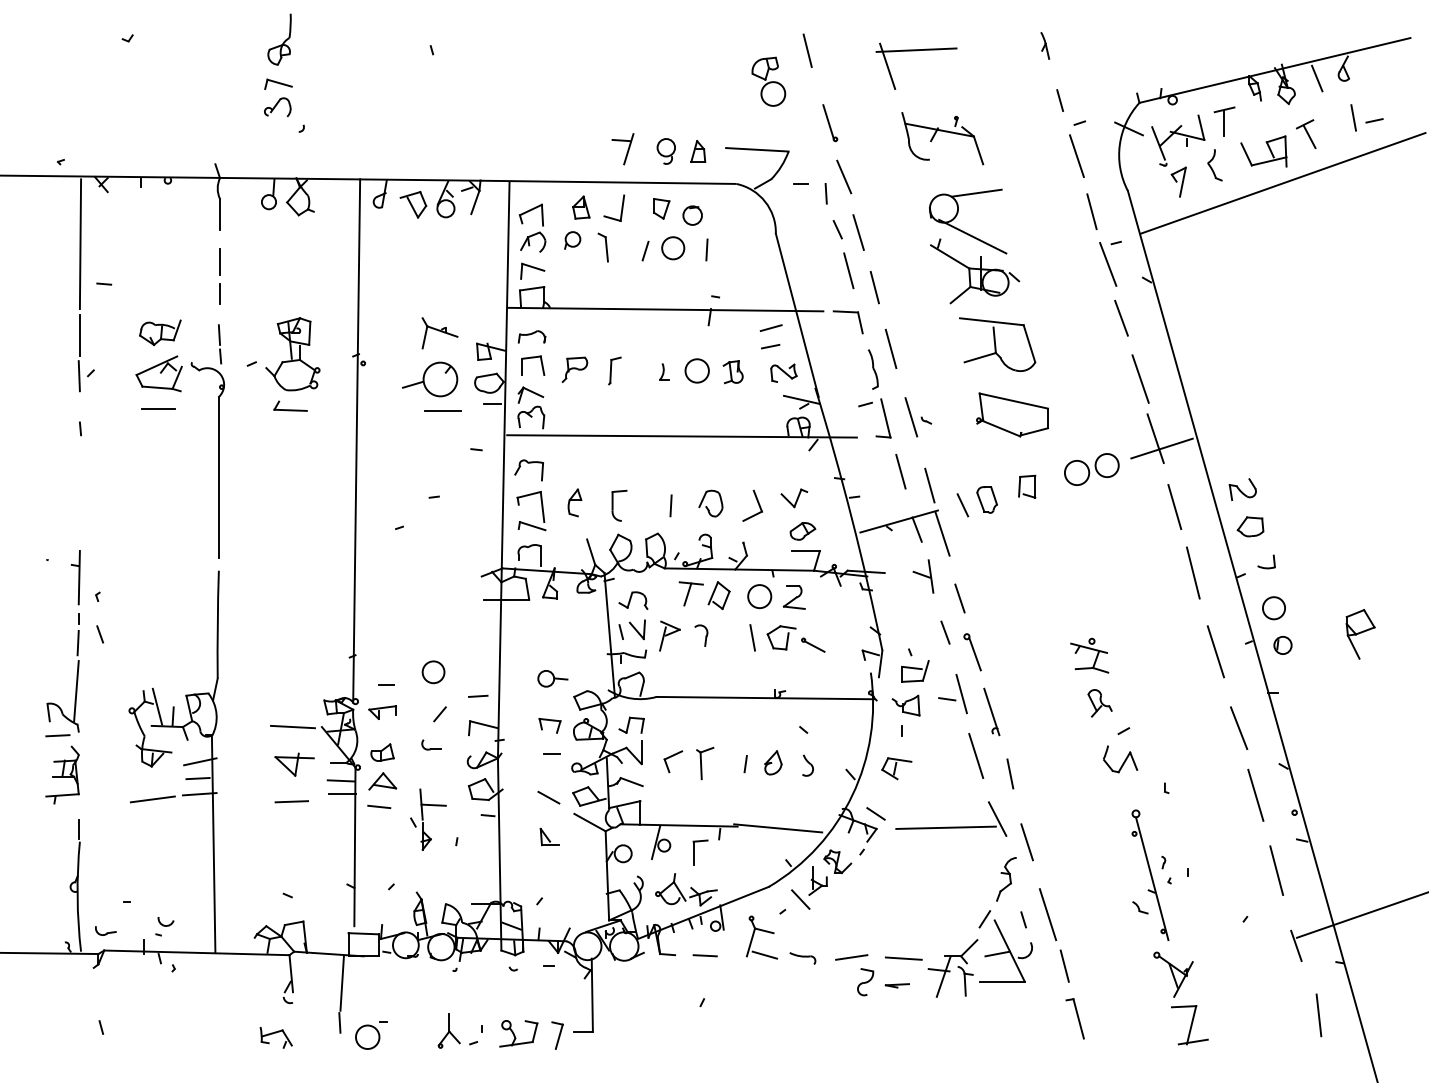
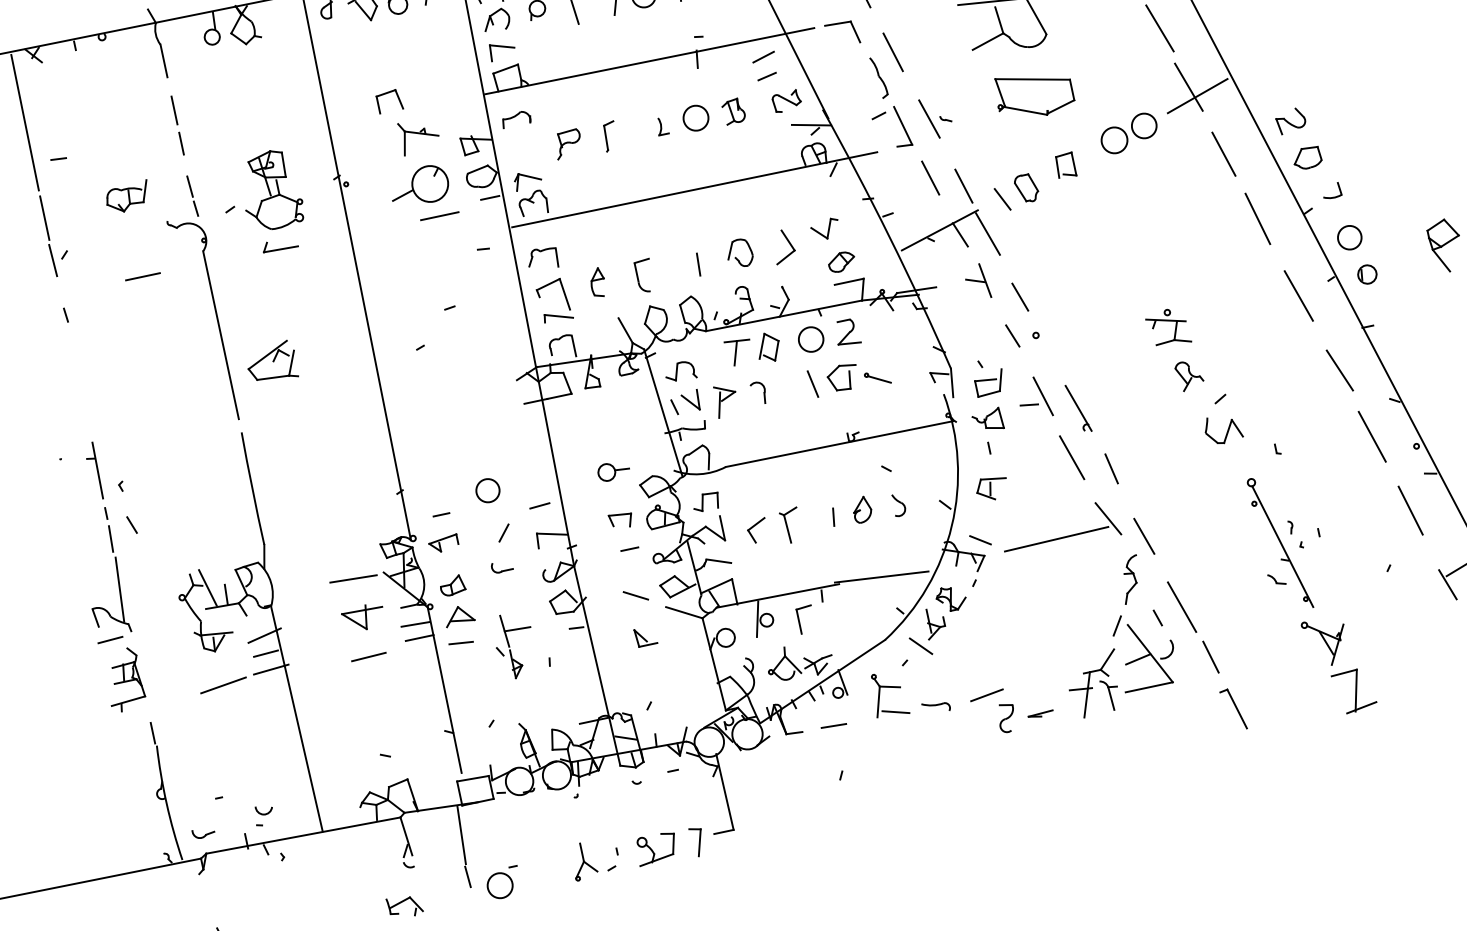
part: (533, 358) -> (388, 93), moved
part: (158, 373) -> (271, 362), moved
line: (974, 653) -> (1047, 351), removed
line: (903, 958) -> (1041, 684), removed

